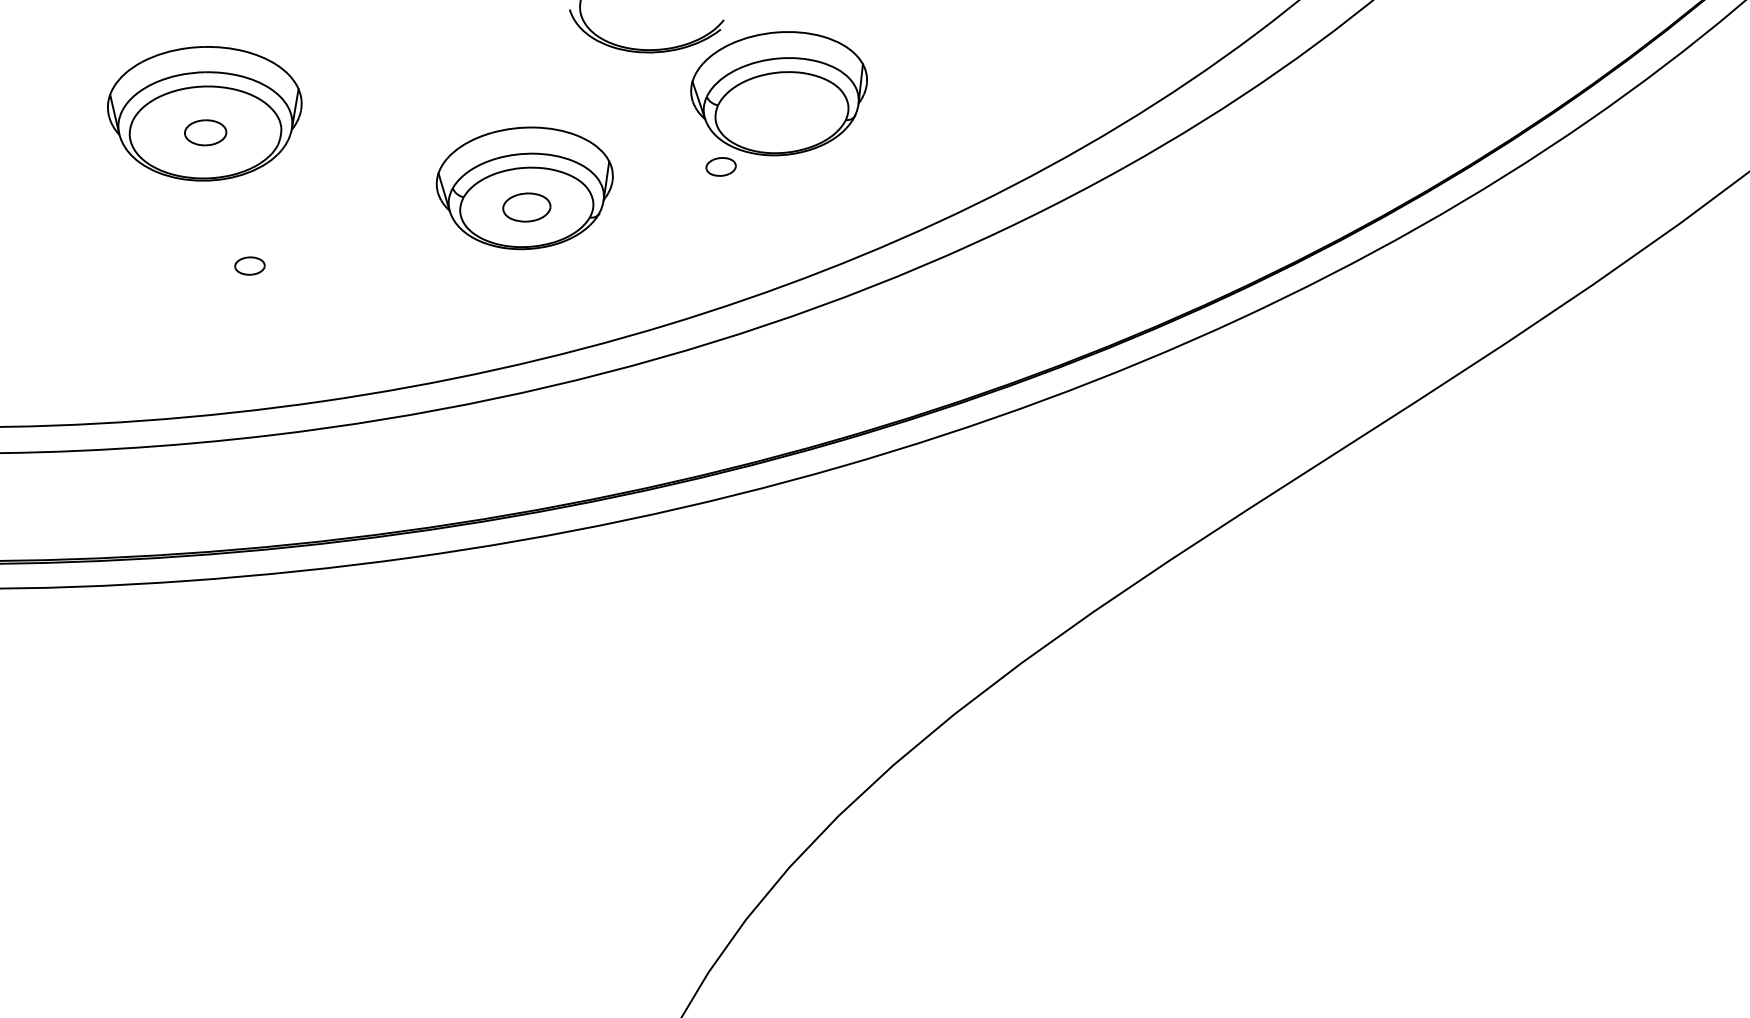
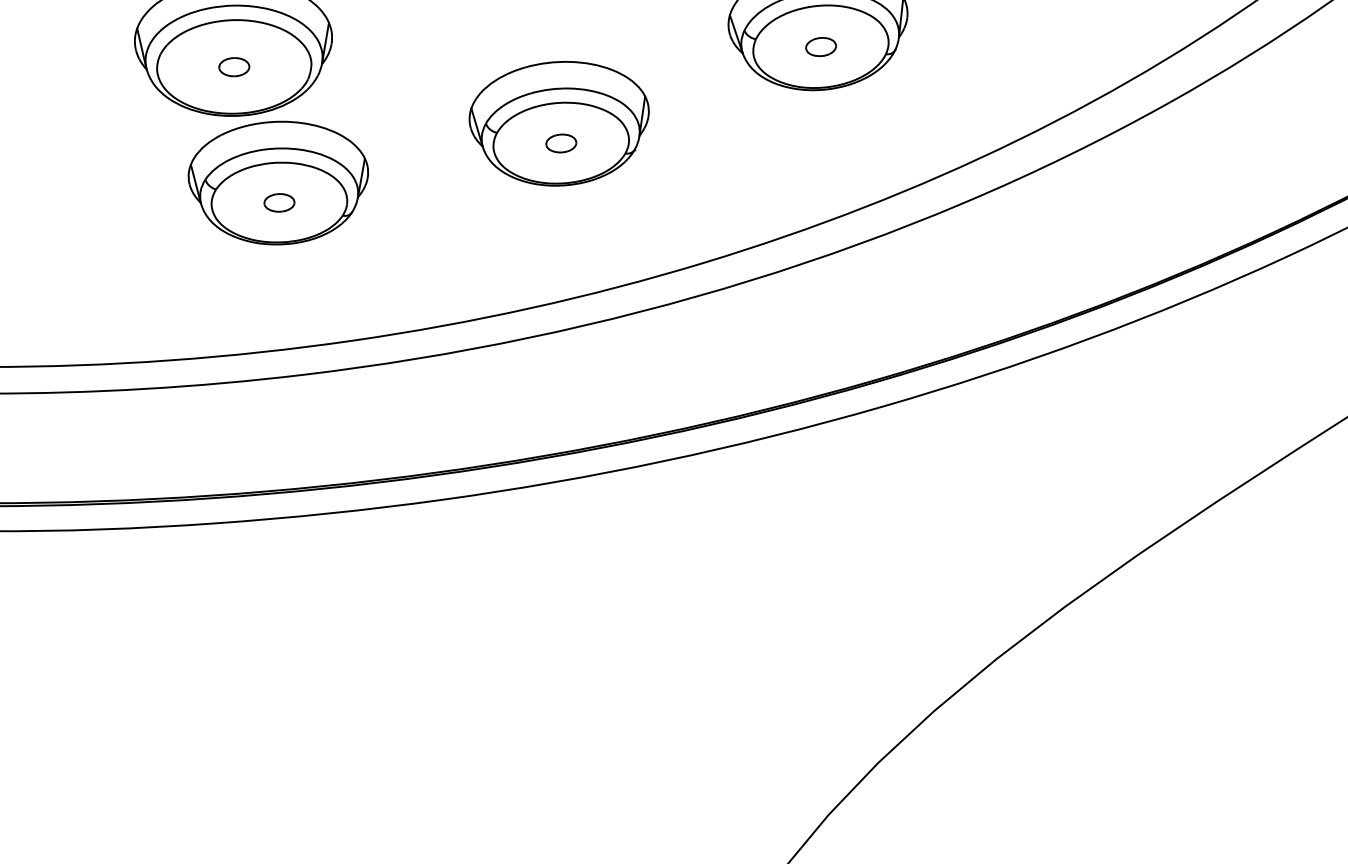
part: (205, 132) -> (234, 66), size x0.71
part: (720, 166) -> (820, 46), moved
part: (526, 207) -> (560, 143), size x0.62
part: (248, 246) -> (277, 182), added

